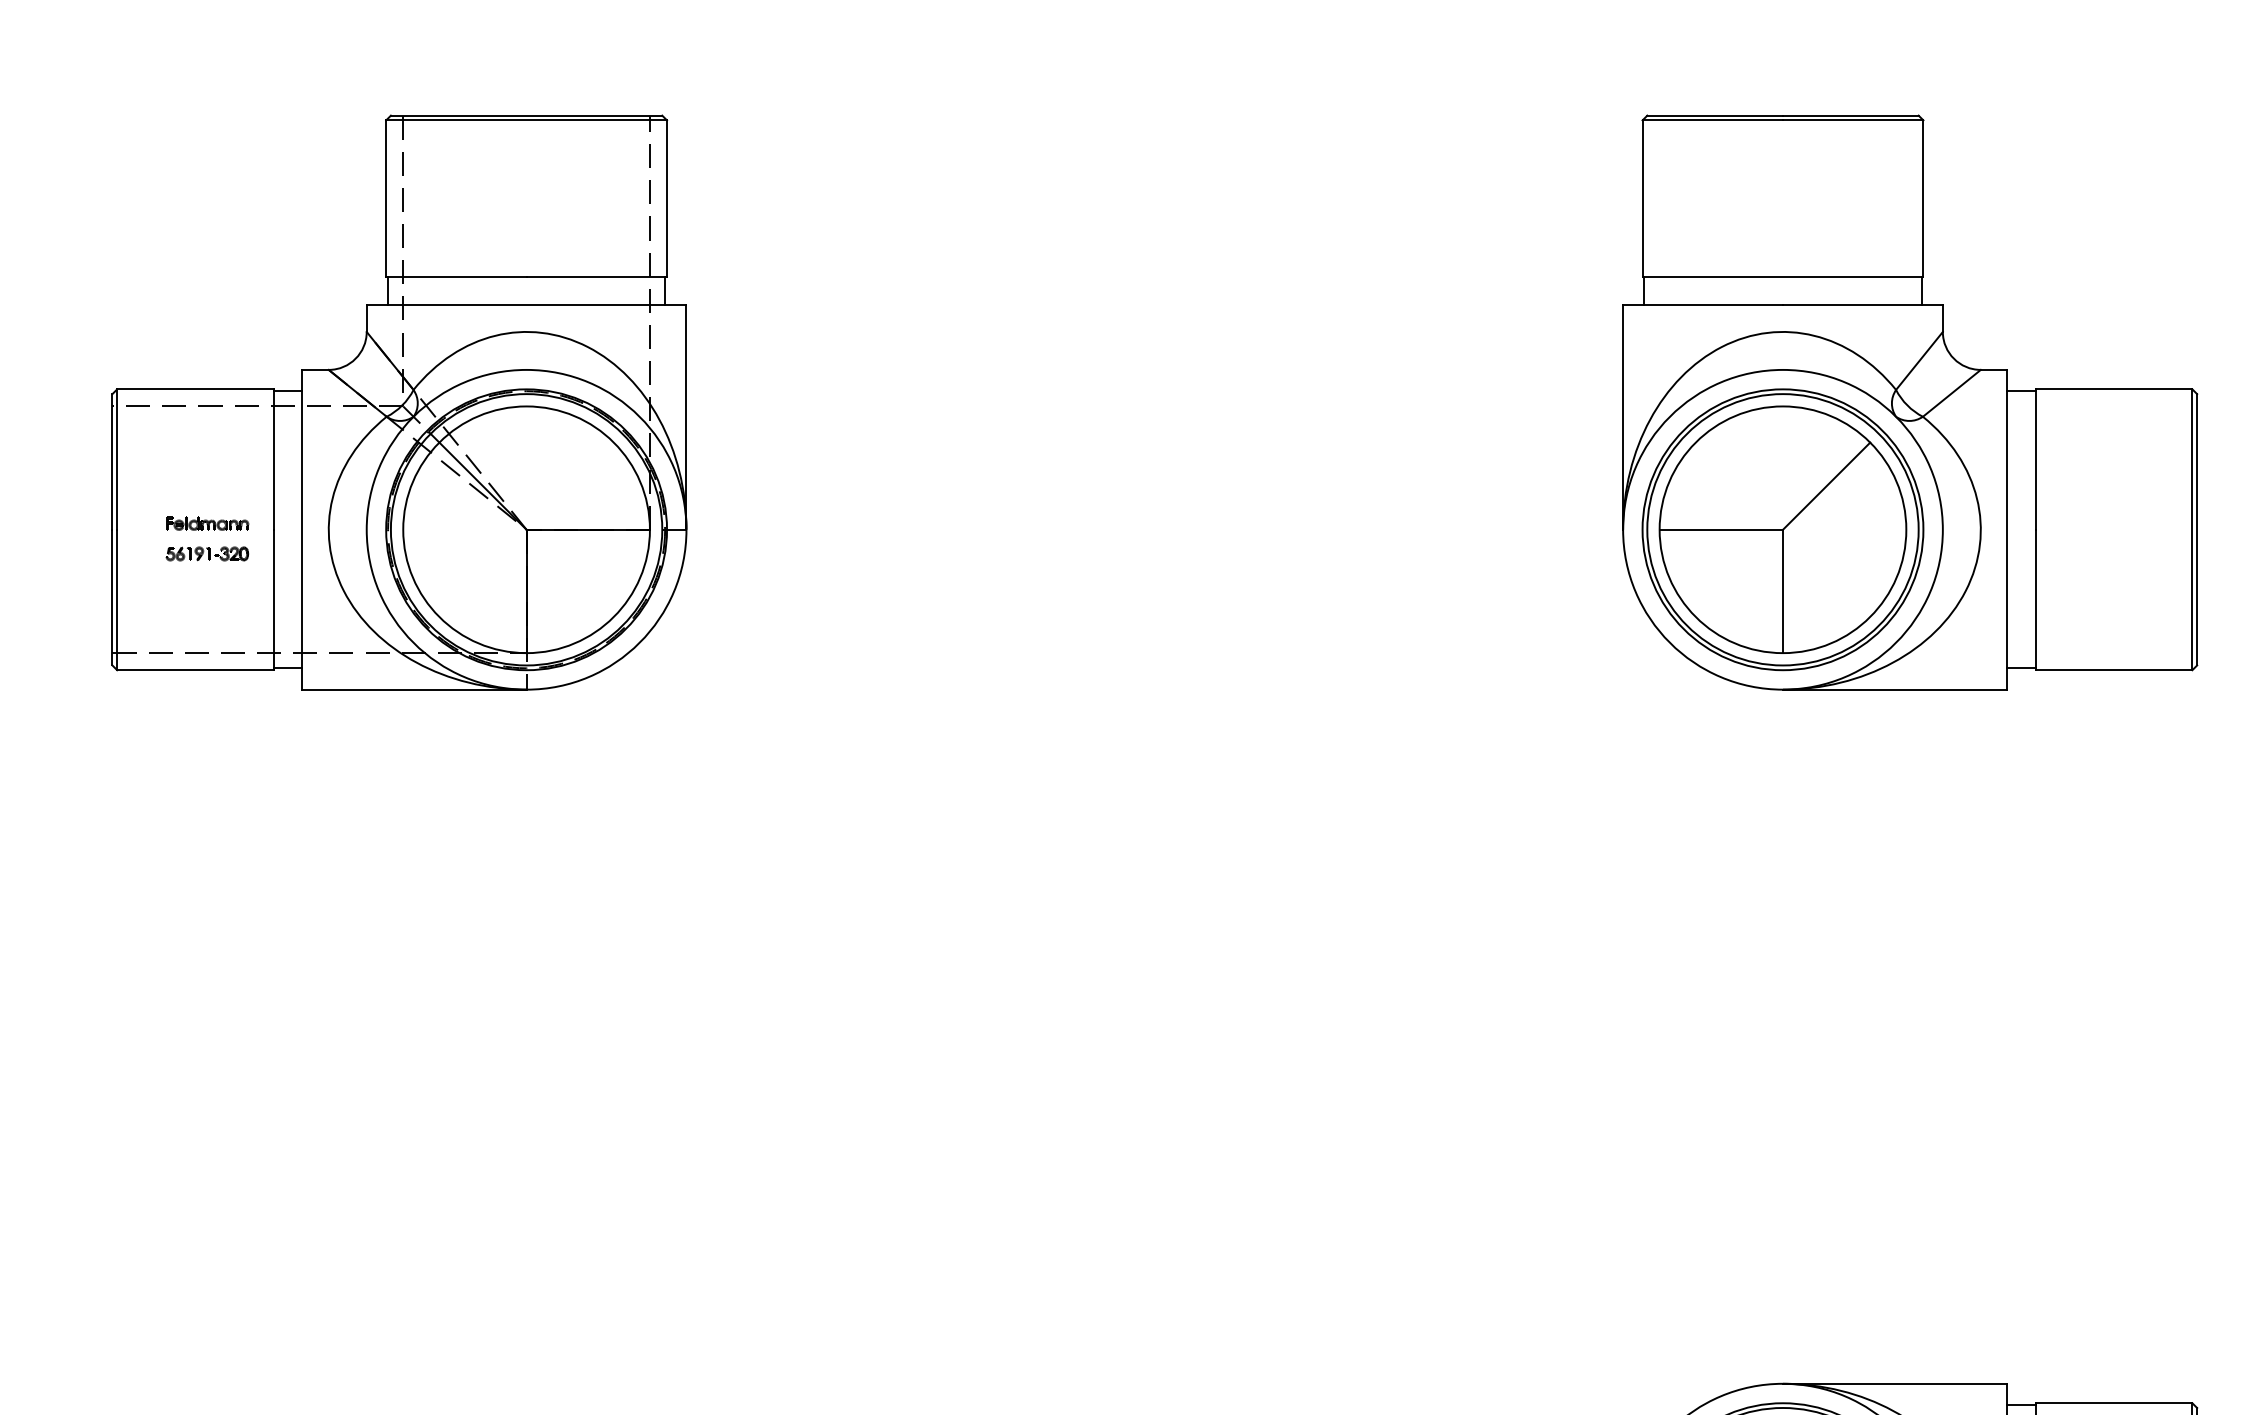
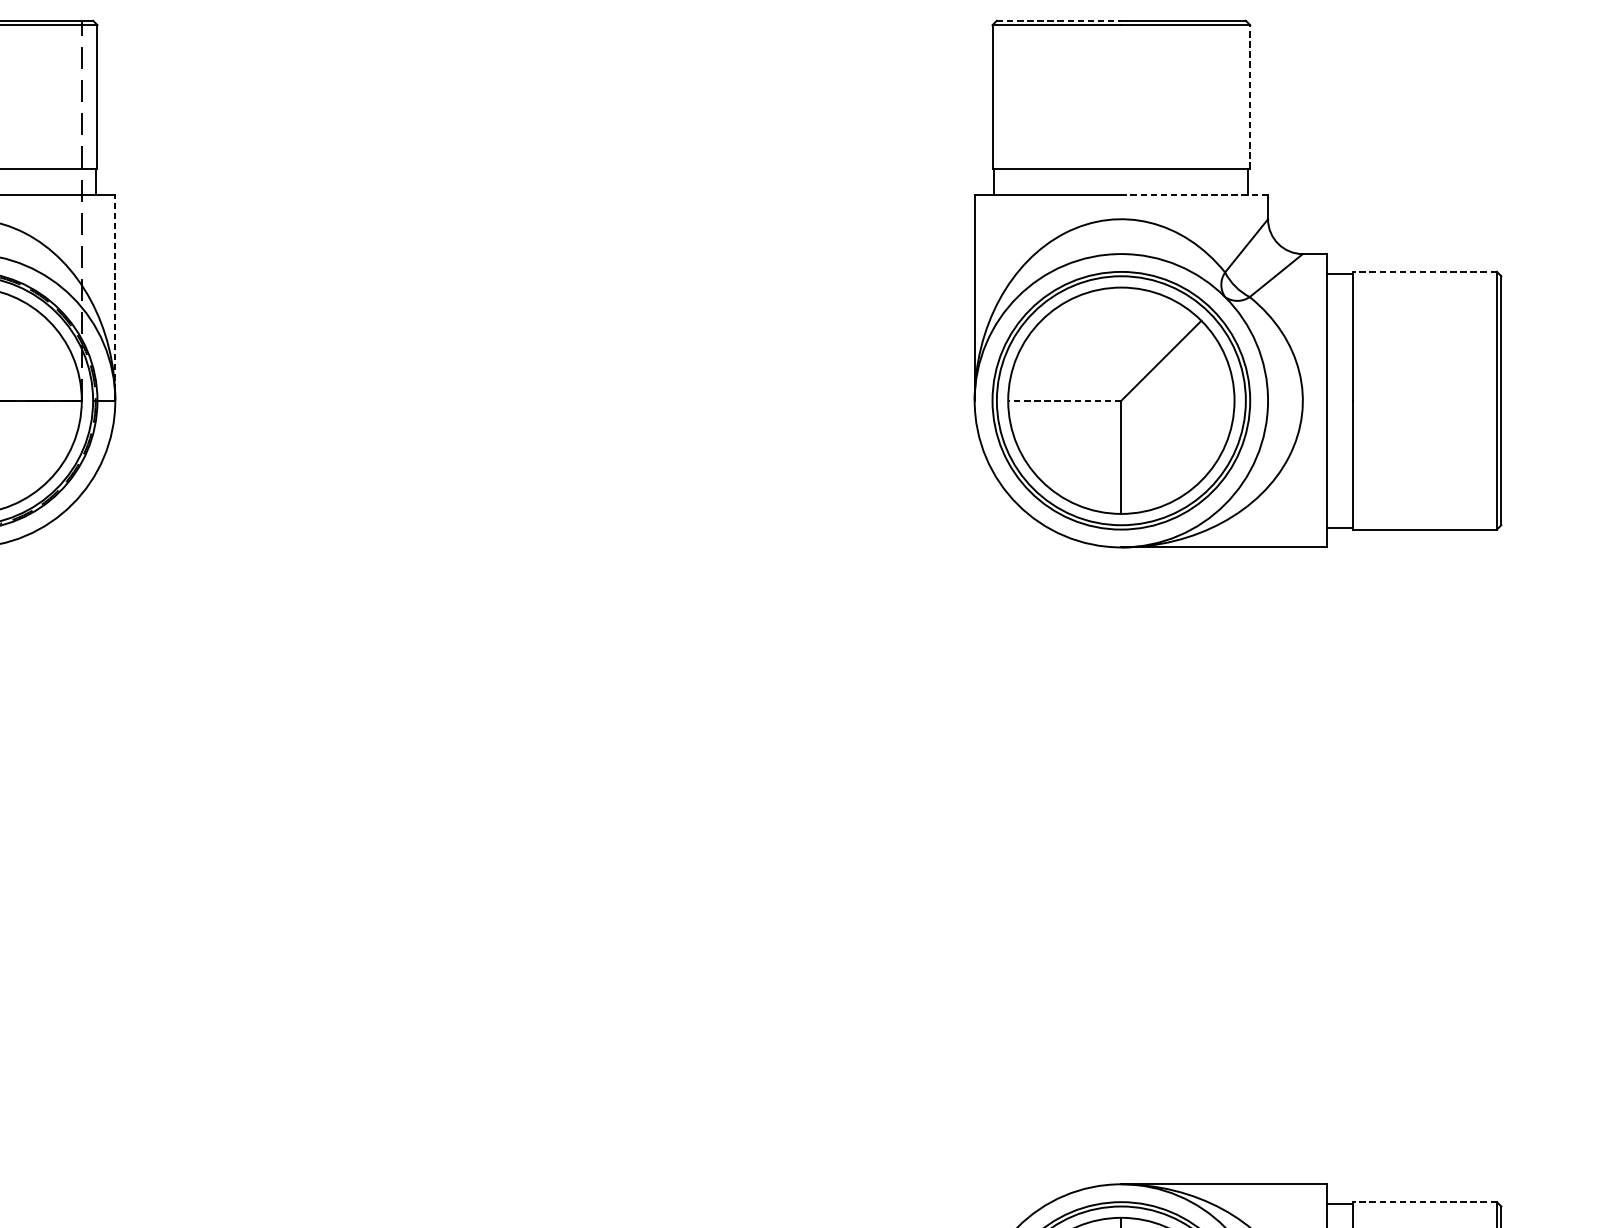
line: (1715, 115) -> (1059, 20), solid -> dashed
line: (1923, 198) -> (1250, 96), solid -> dashed
line: (1862, 305) -> (1194, 194), solid -> dashed
line: (2113, 389) -> (1424, 272), solid -> dashed
line: (686, 417) -> (115, 297), solid -> dashed
line: (1721, 529) -> (1064, 400), solid -> dashed
line: (2113, 1403) -> (1424, 1202), solid -> dashed

